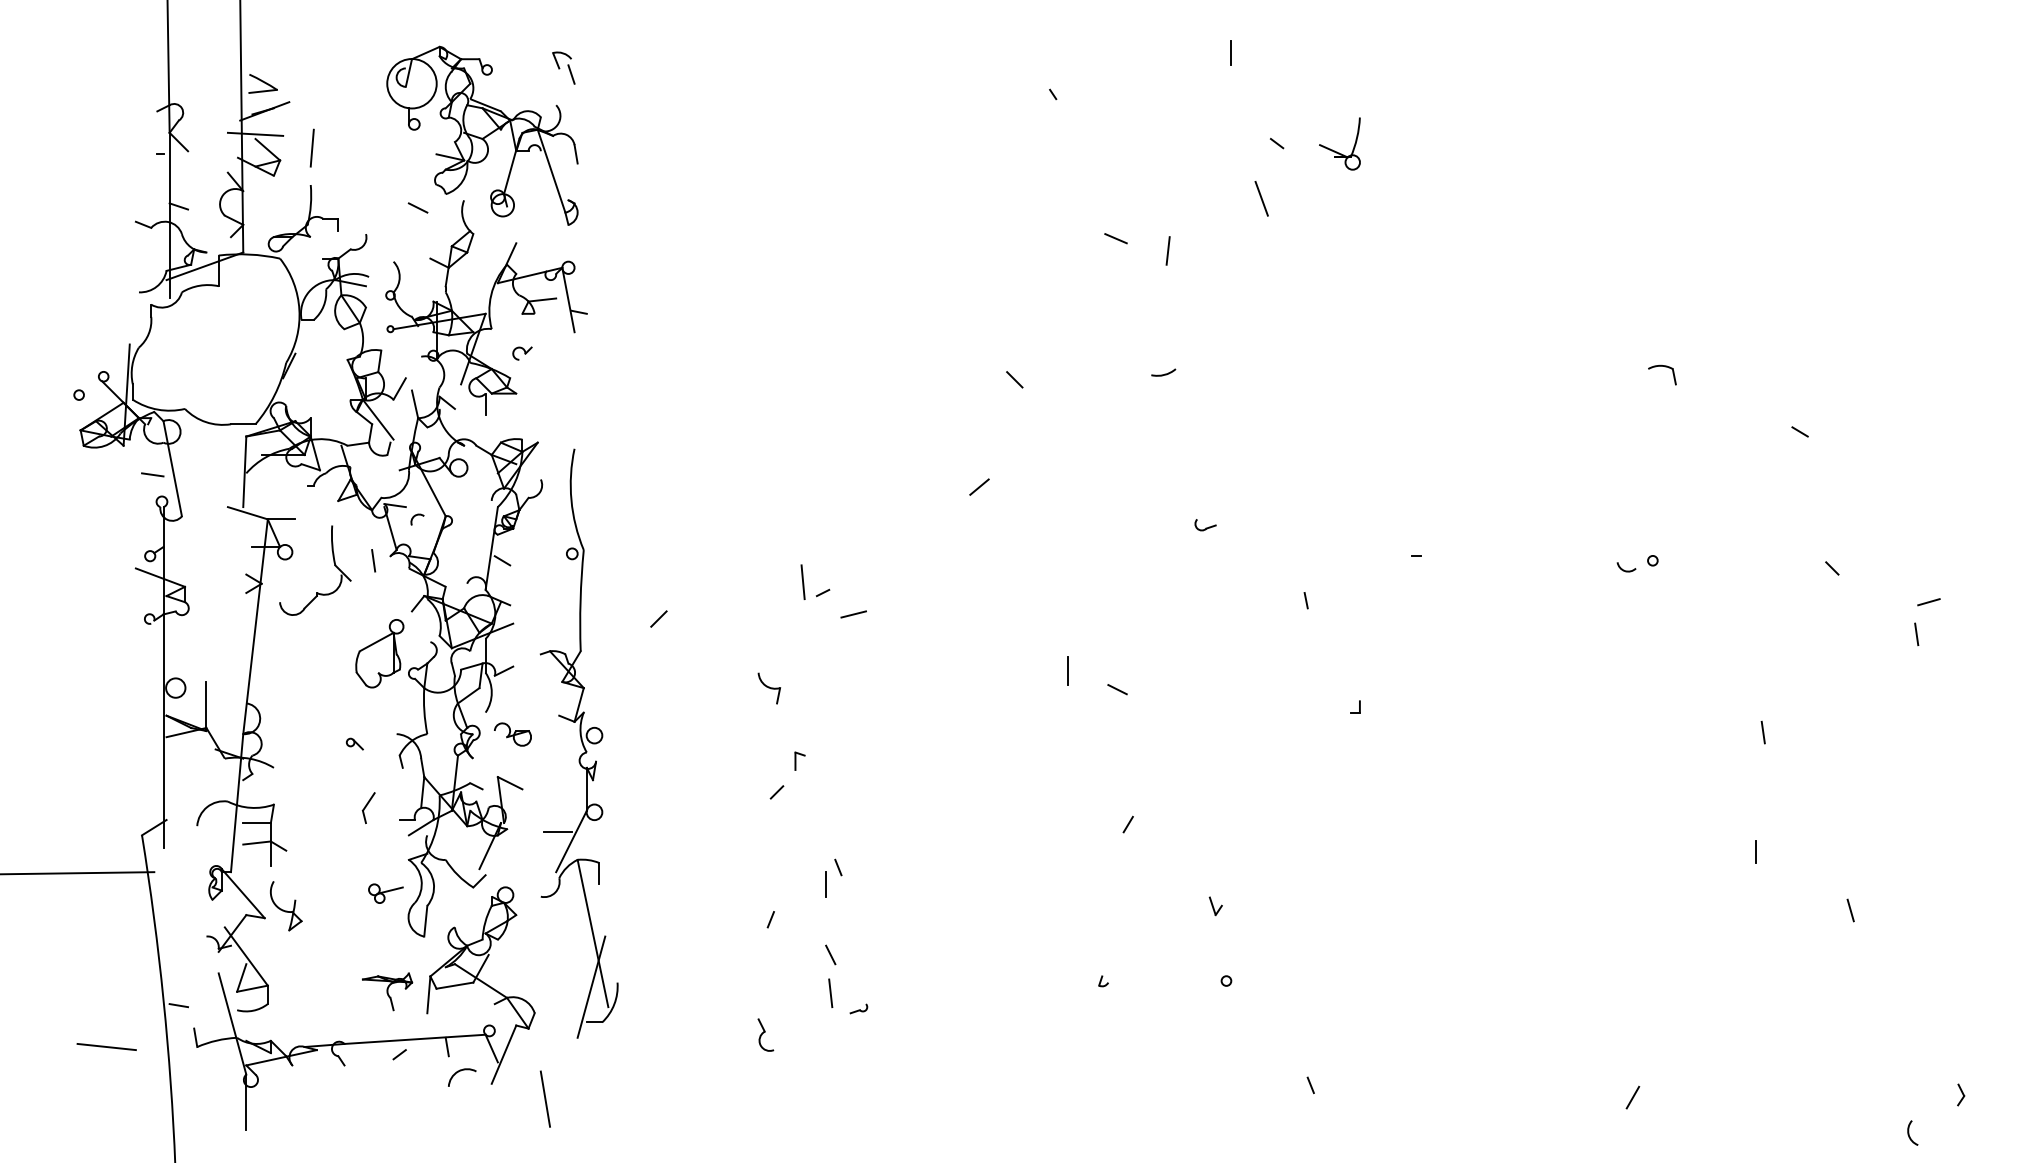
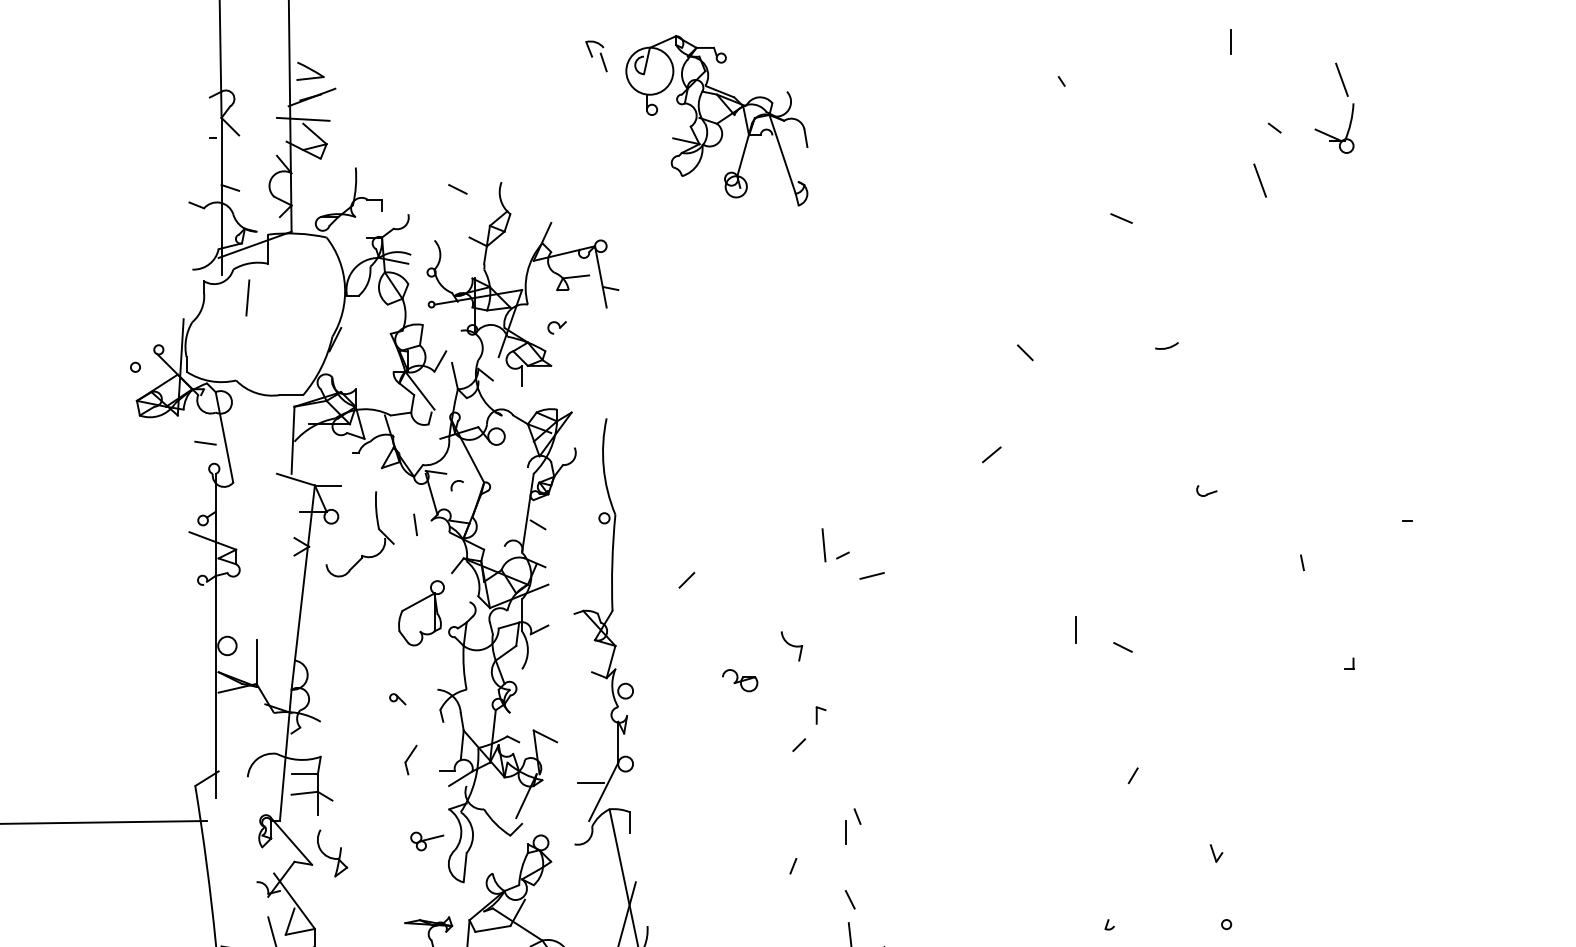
line: (1347, 92) -> (1341, 79), added
part: (482, 135) -> (716, 120), moved
line: (311, 147) -> (247, 297), moved
line: (1167, 250) -> (1170, 229), removed
part: (512, 734) -> (739, 680), moved

